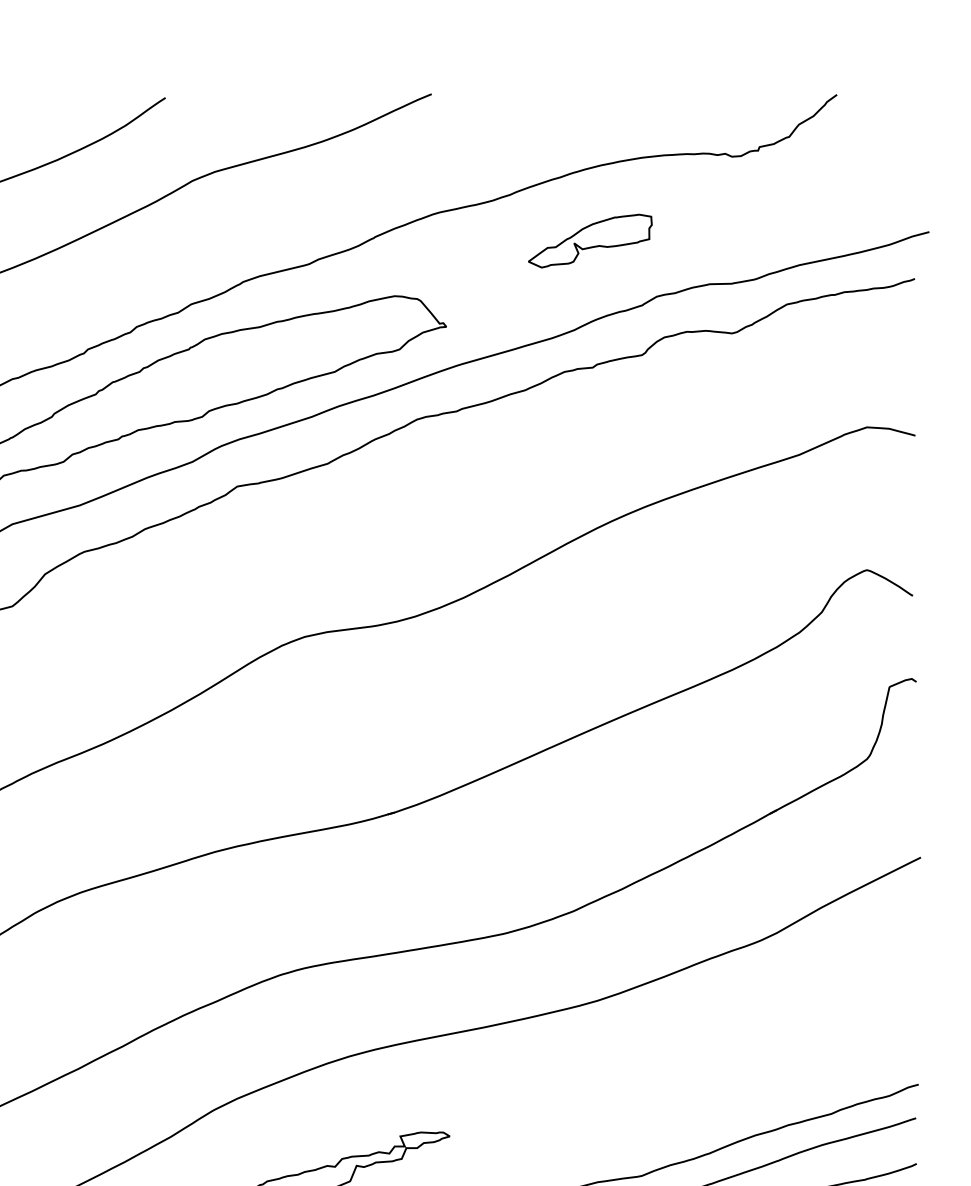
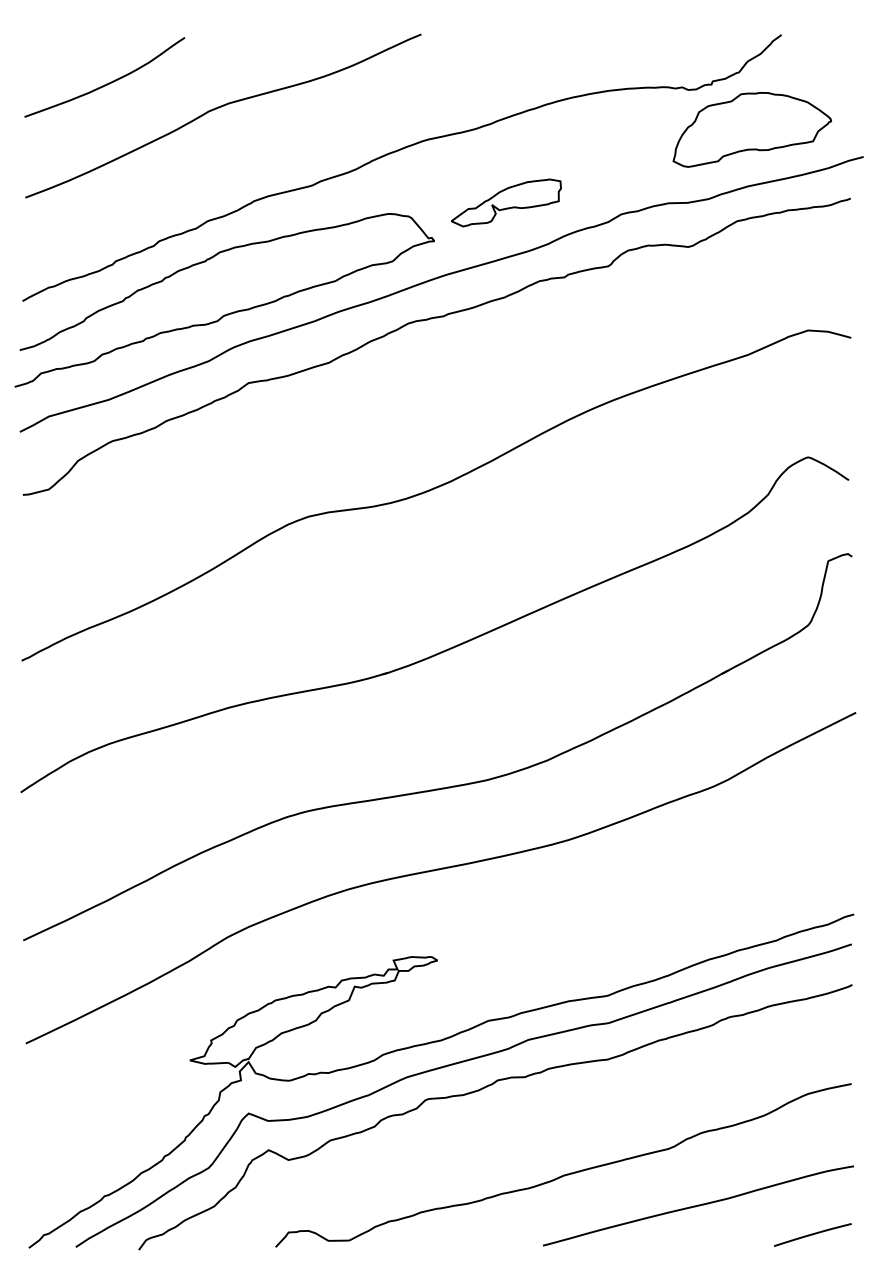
part: (804, 201) -> (752, 129), added
part: (590, 240) -> (506, 202), moved

